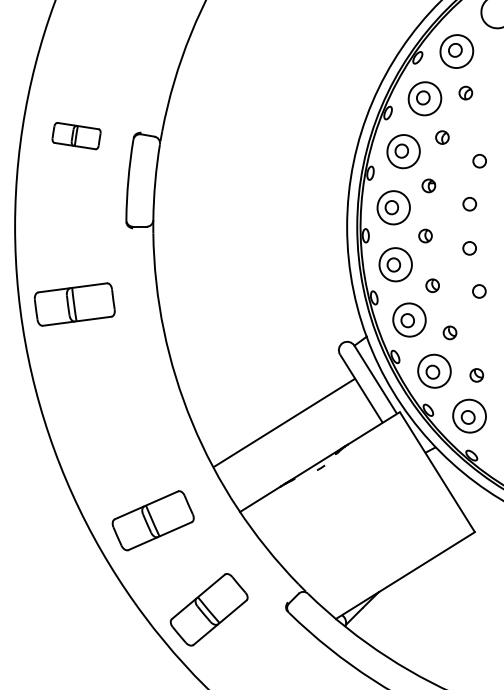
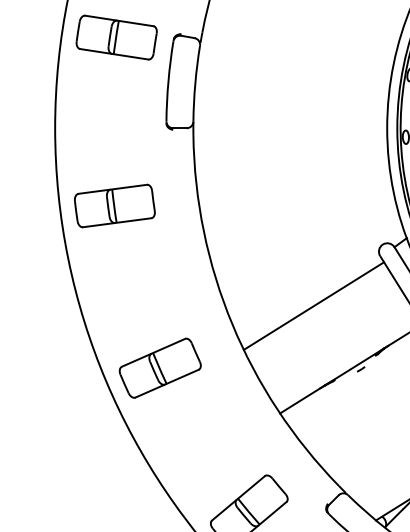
part: (76, 135) -> (116, 36), size x1.67
line: (284, 422) -> (313, 305), moved
part: (152, 520) -> (159, 367), moved

